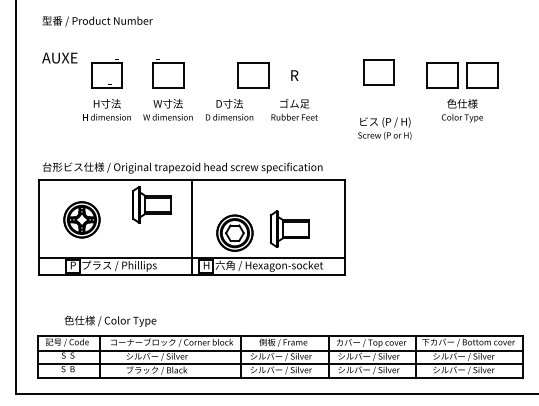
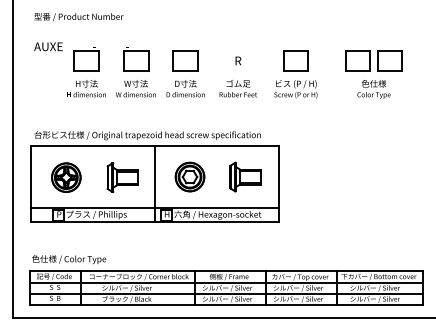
part: (378, 72) -> (295, 60), moved
part: (253, 75) -> (185, 60), moved
text: (384, 128) -> (295, 89), moved
part: (151, 204) -> (122, 177), moved
part: (289, 228) -> (245, 176), moved
part: (234, 232) -> (189, 176), moved
text: (110, 320) -> (69, 259), moved

